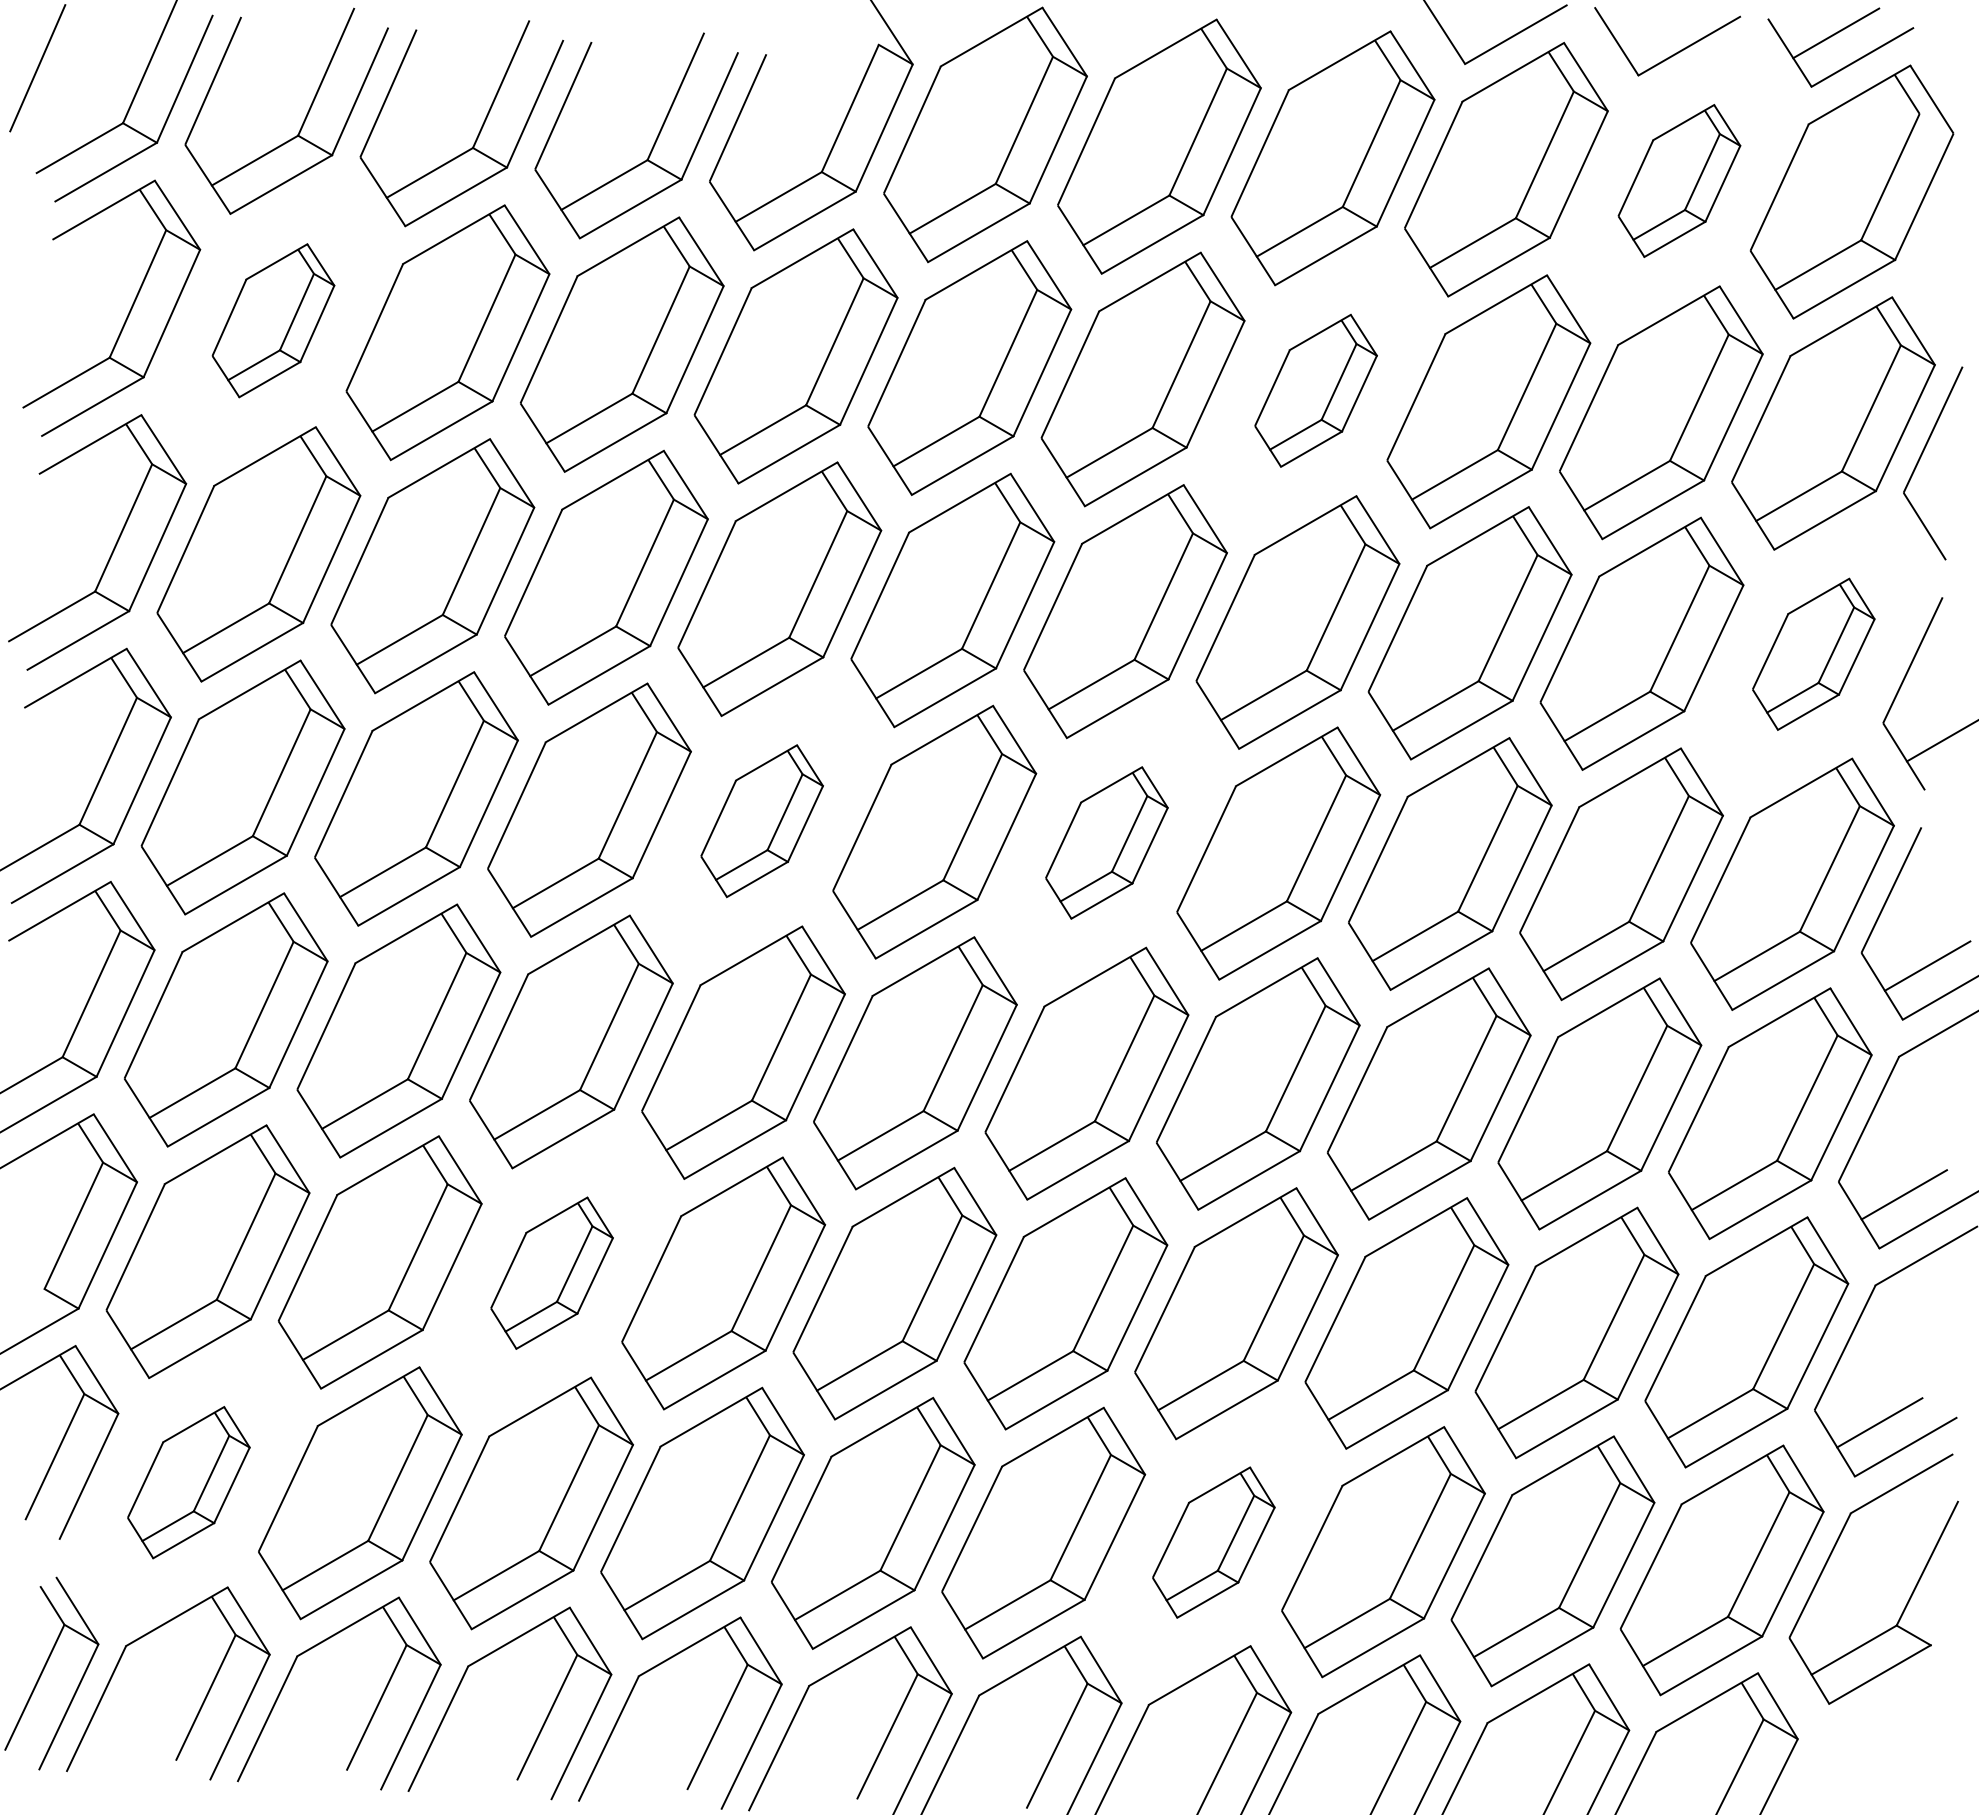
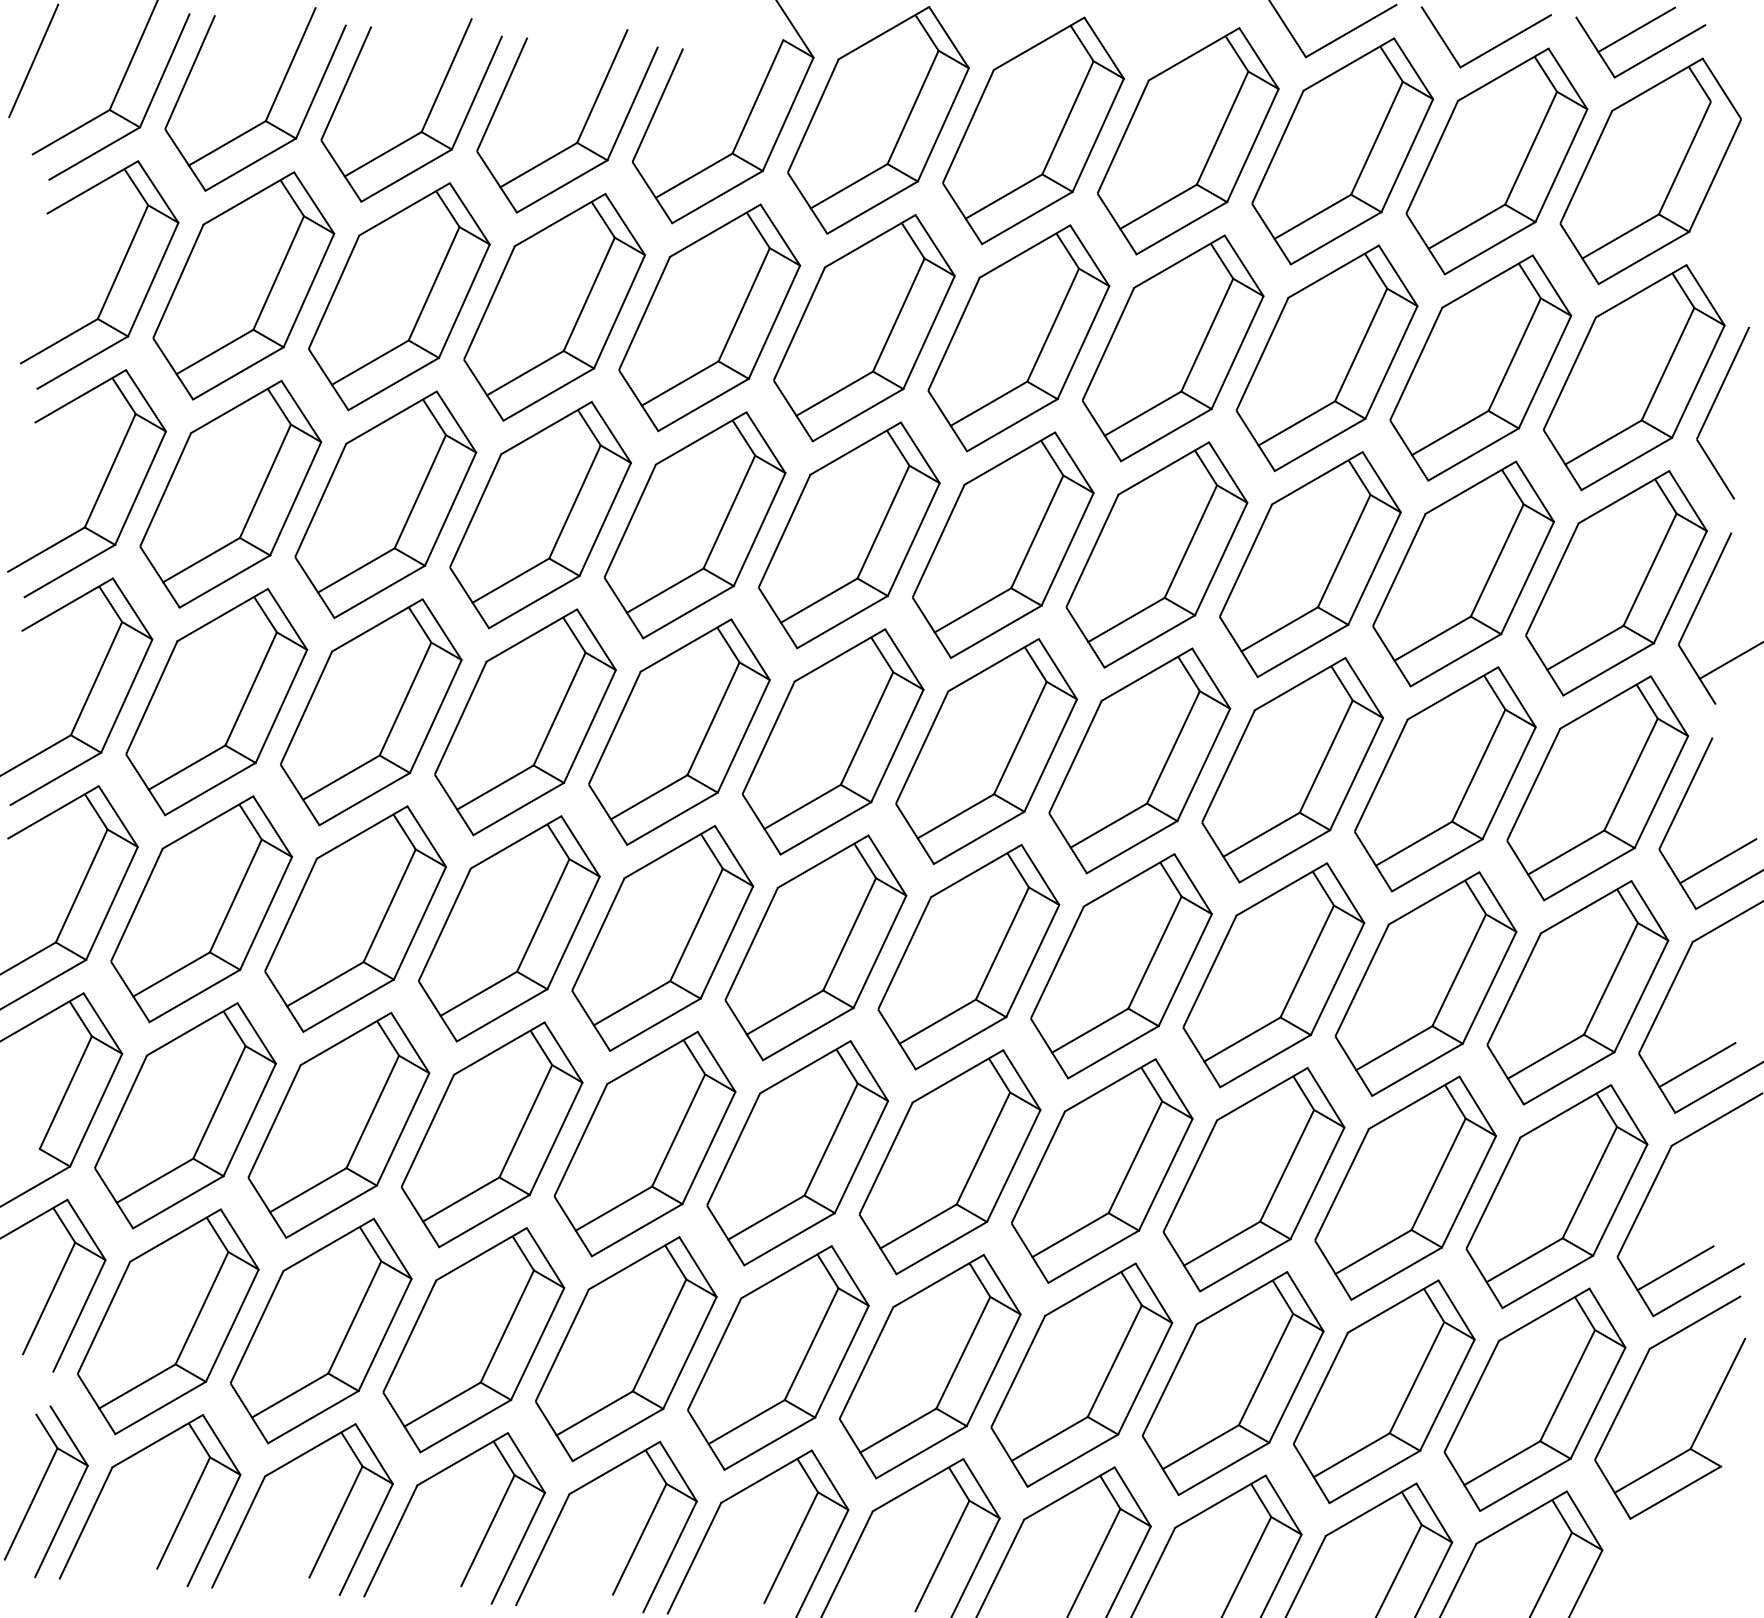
part: (1679, 180) -> (1496, 161), size x1.67
part: (273, 320) -> (243, 285), size x1.67
part: (1315, 390) -> (1172, 348), size x1.67
part: (1813, 654) -> (1616, 583), size x1.67
part: (761, 820) -> (678, 731), size x1.67
part: (1106, 842) -> (986, 751), size x1.67
part: (551, 1273) -> (491, 1135), size x1.67
part: (188, 1482) -> (168, 1321), size x1.67
part: (1213, 1542) -> (1081, 1374), size x1.67

